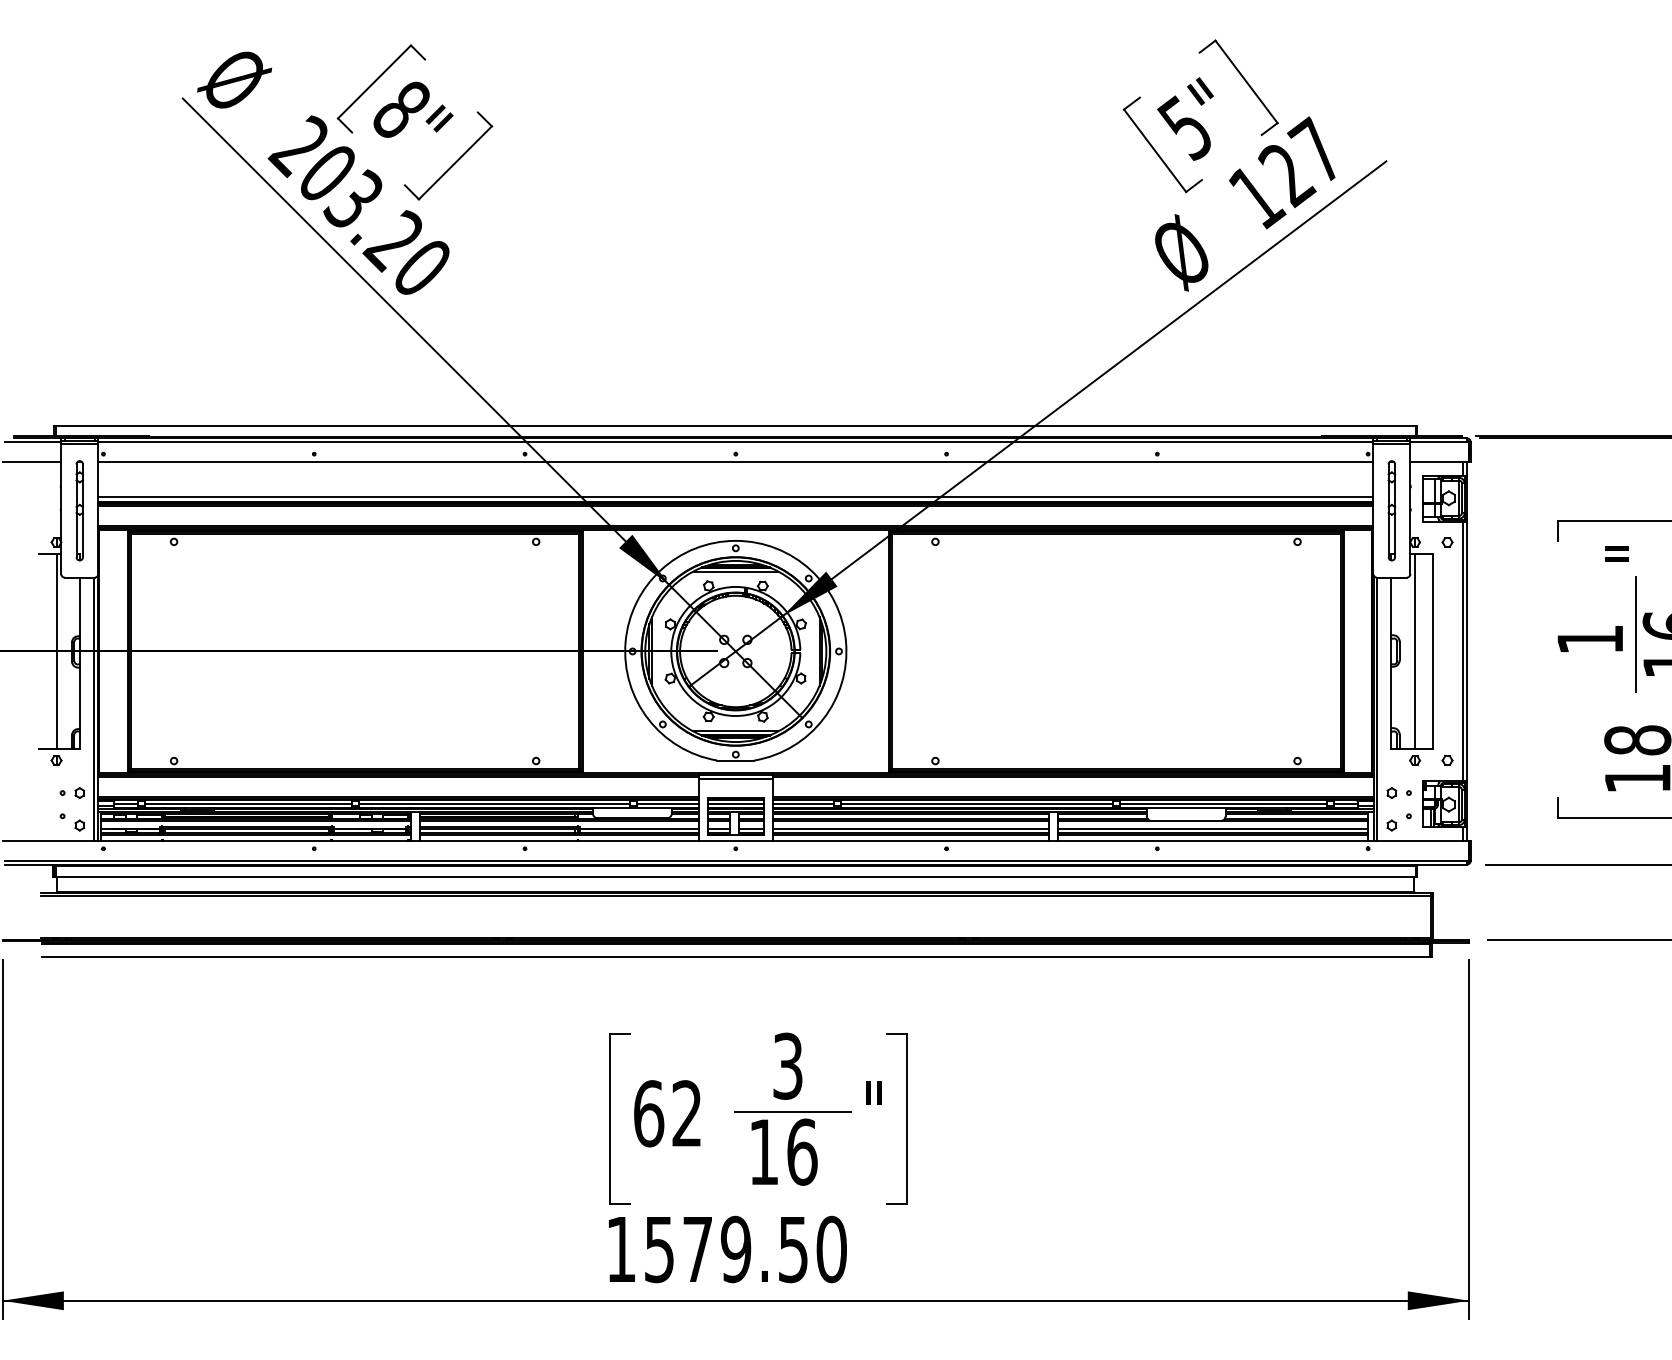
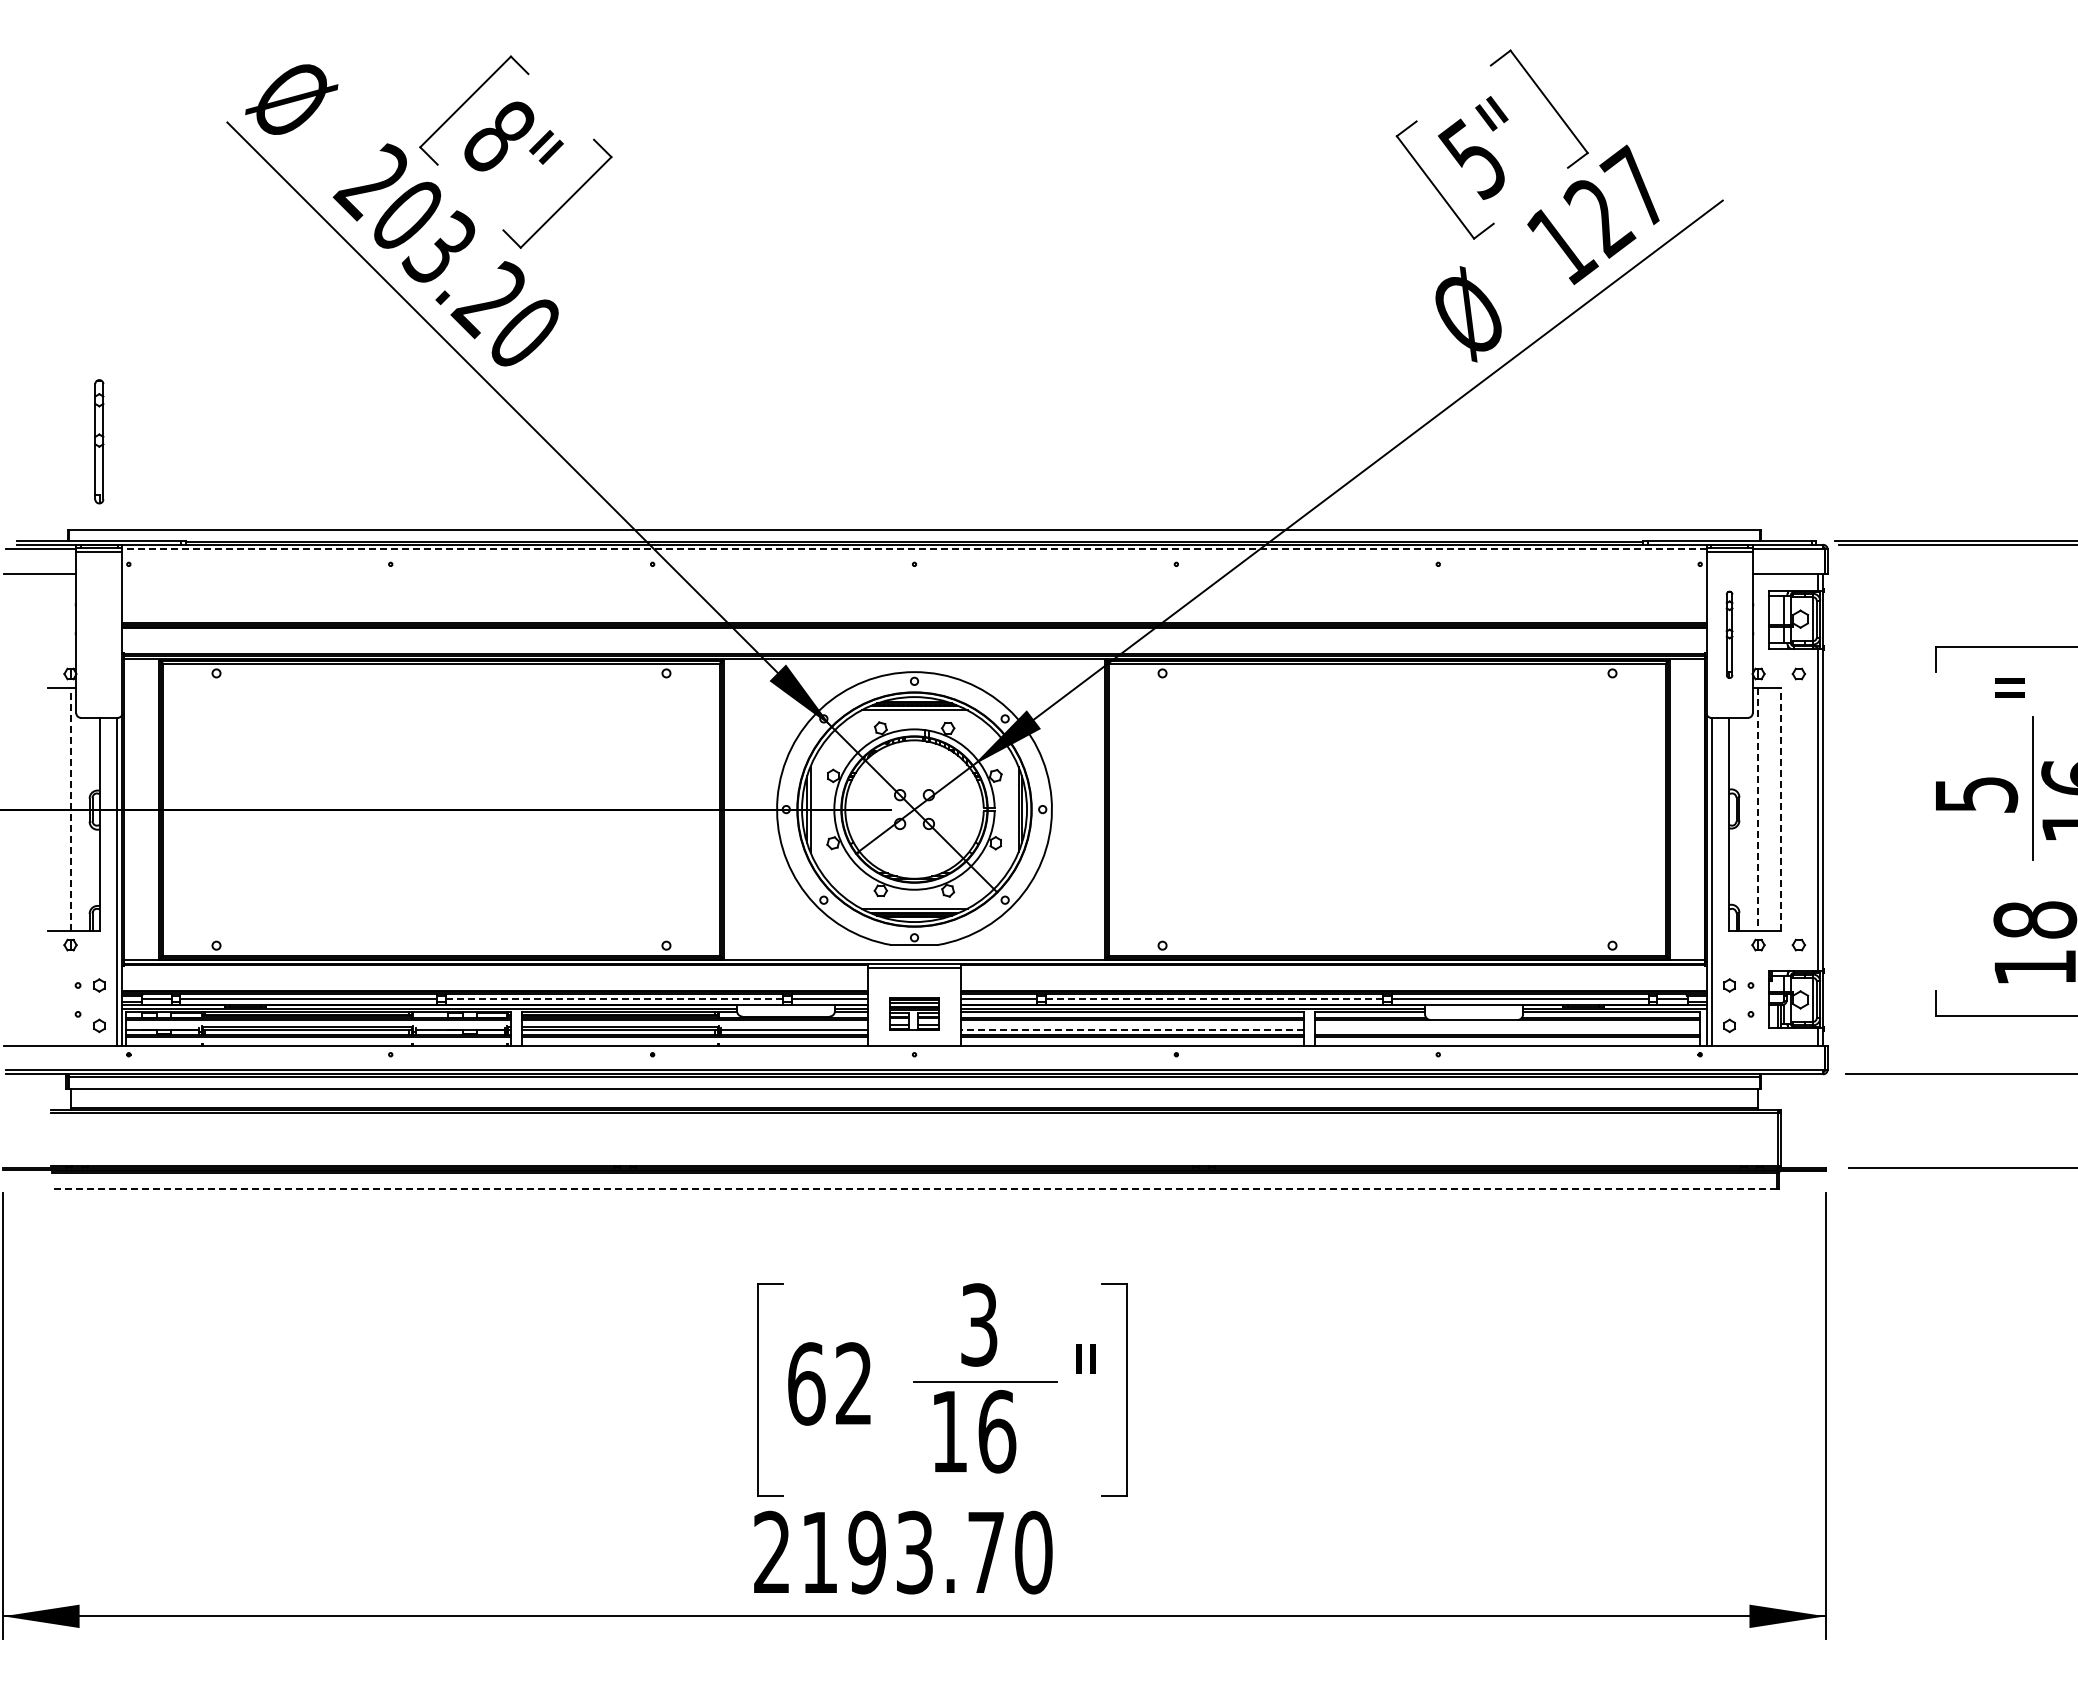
line: (735, 442) -> (914, 549), solid -> dashed
line: (735, 461) -> (914, 573), removed
line: (735, 496) -> (914, 617), removed
part: (79, 510) -> (99, 441), moved
part: (1391, 510) -> (1729, 634), size x0.7
text: (1591, 639) -> (1977, 794), 1 -> 5
line: (57, 651) -> (71, 809), solid -> dashed
line: (1432, 651) -> (1780, 809), solid -> dashed
line: (1414, 652) -> (1757, 810), solid -> dashed
line: (494, 803) -> (614, 998), solid -> dashed
line: (977, 803) -> (1214, 998), solid -> dashed
part: (735, 815) -> (914, 1013), size x0.7
line: (910, 828) -> (1131, 1029), solid -> dashed
line: (1213, 828) -> (1507, 1029), removed
line: (735, 956) -> (914, 1188), solid -> dashed
text: (706, 1249) -> (878, 1552), 1579.50 -> 2193.70

